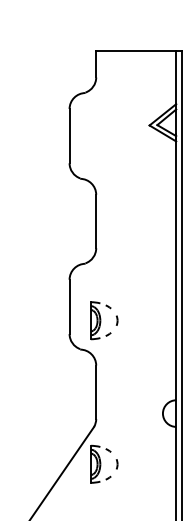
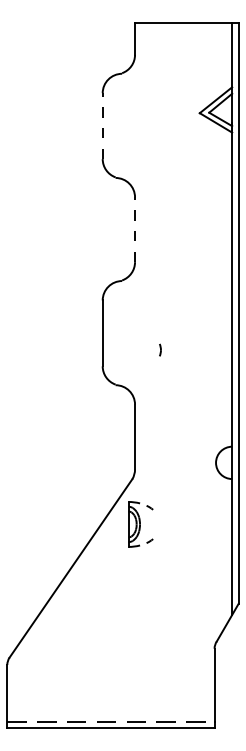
line: (69, 136) -> (102, 126), solid -> dashed
line: (96, 221) -> (135, 229), solid -> dashed
part: (100, 320) -> (140, 349), removed
line: (117, 464) -> (160, 524), removed

